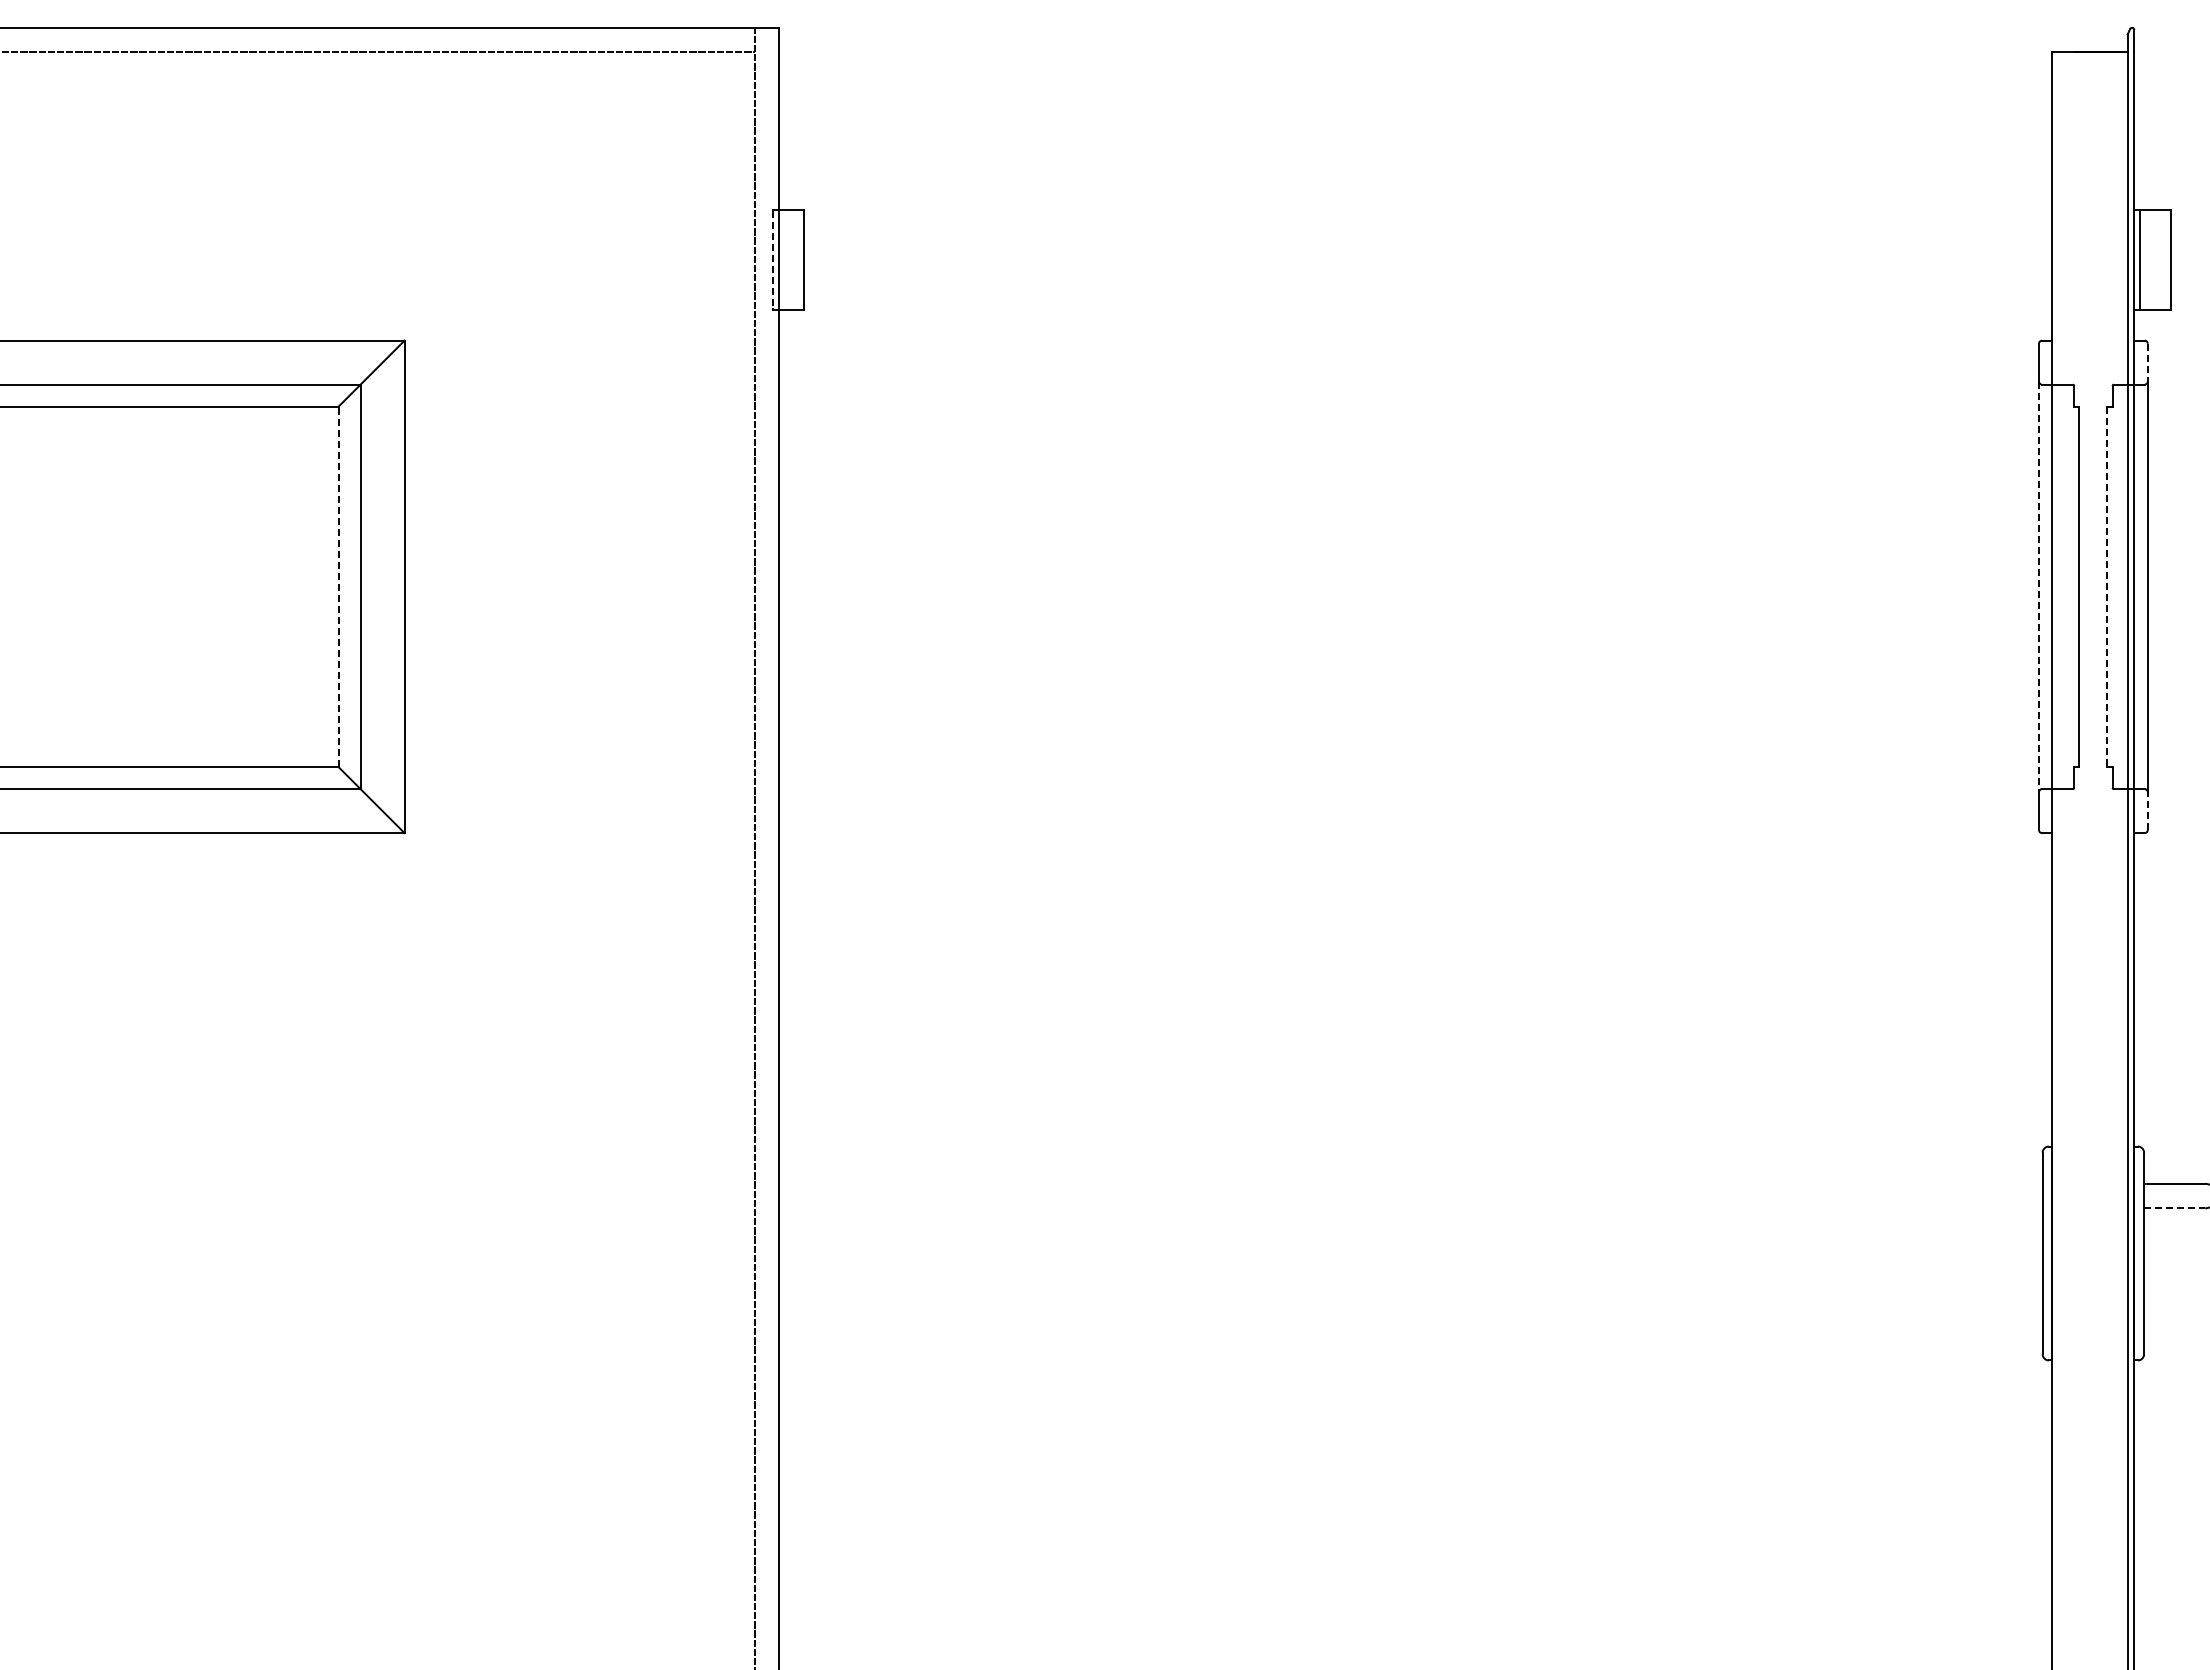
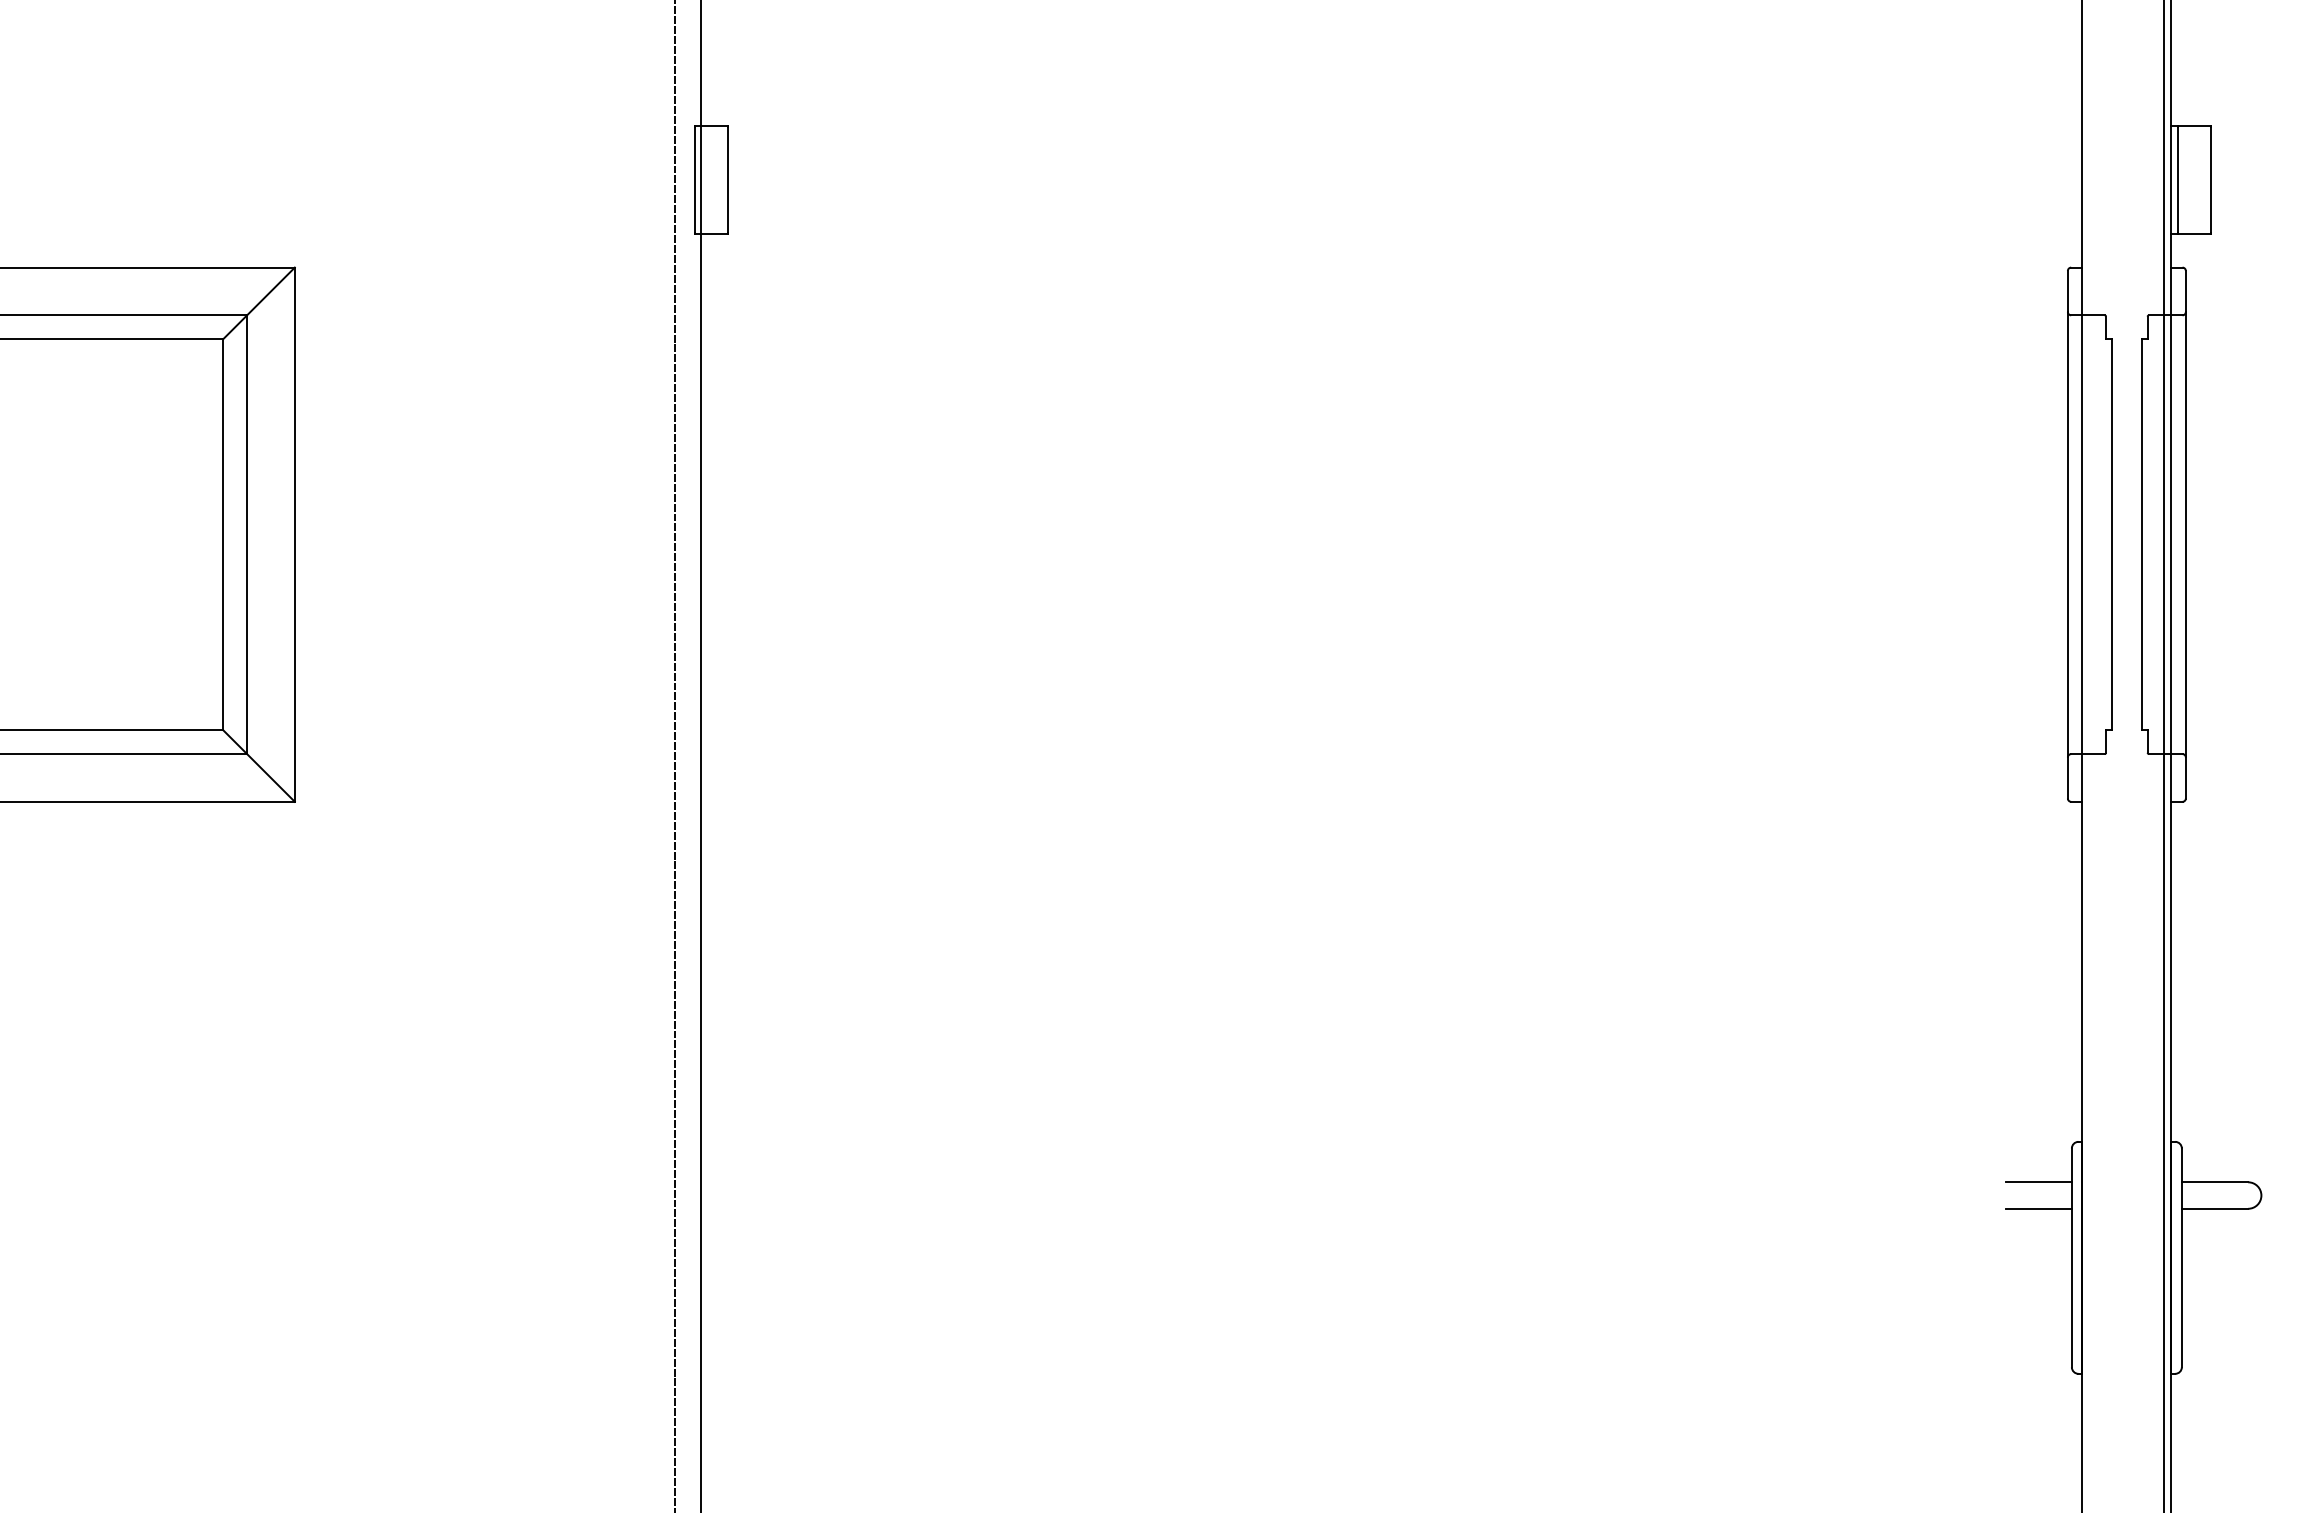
line: (773, 260) -> (695, 180), dashed -> solid
line: (2147, 362) -> (2185, 291), dashed -> solid
line: (338, 586) -> (223, 534), dashed -> solid
line: (2039, 587) -> (2068, 535), dashed -> solid
line: (2107, 587) -> (2142, 535), dashed -> solid
line: (2147, 811) -> (2185, 778), dashed -> solid
line: (2011, 1183) -> (2038, 1181), added
line: (2011, 1208) -> (2038, 1209), added
line: (2174, 1208) -> (2214, 1209), dashed -> solid

